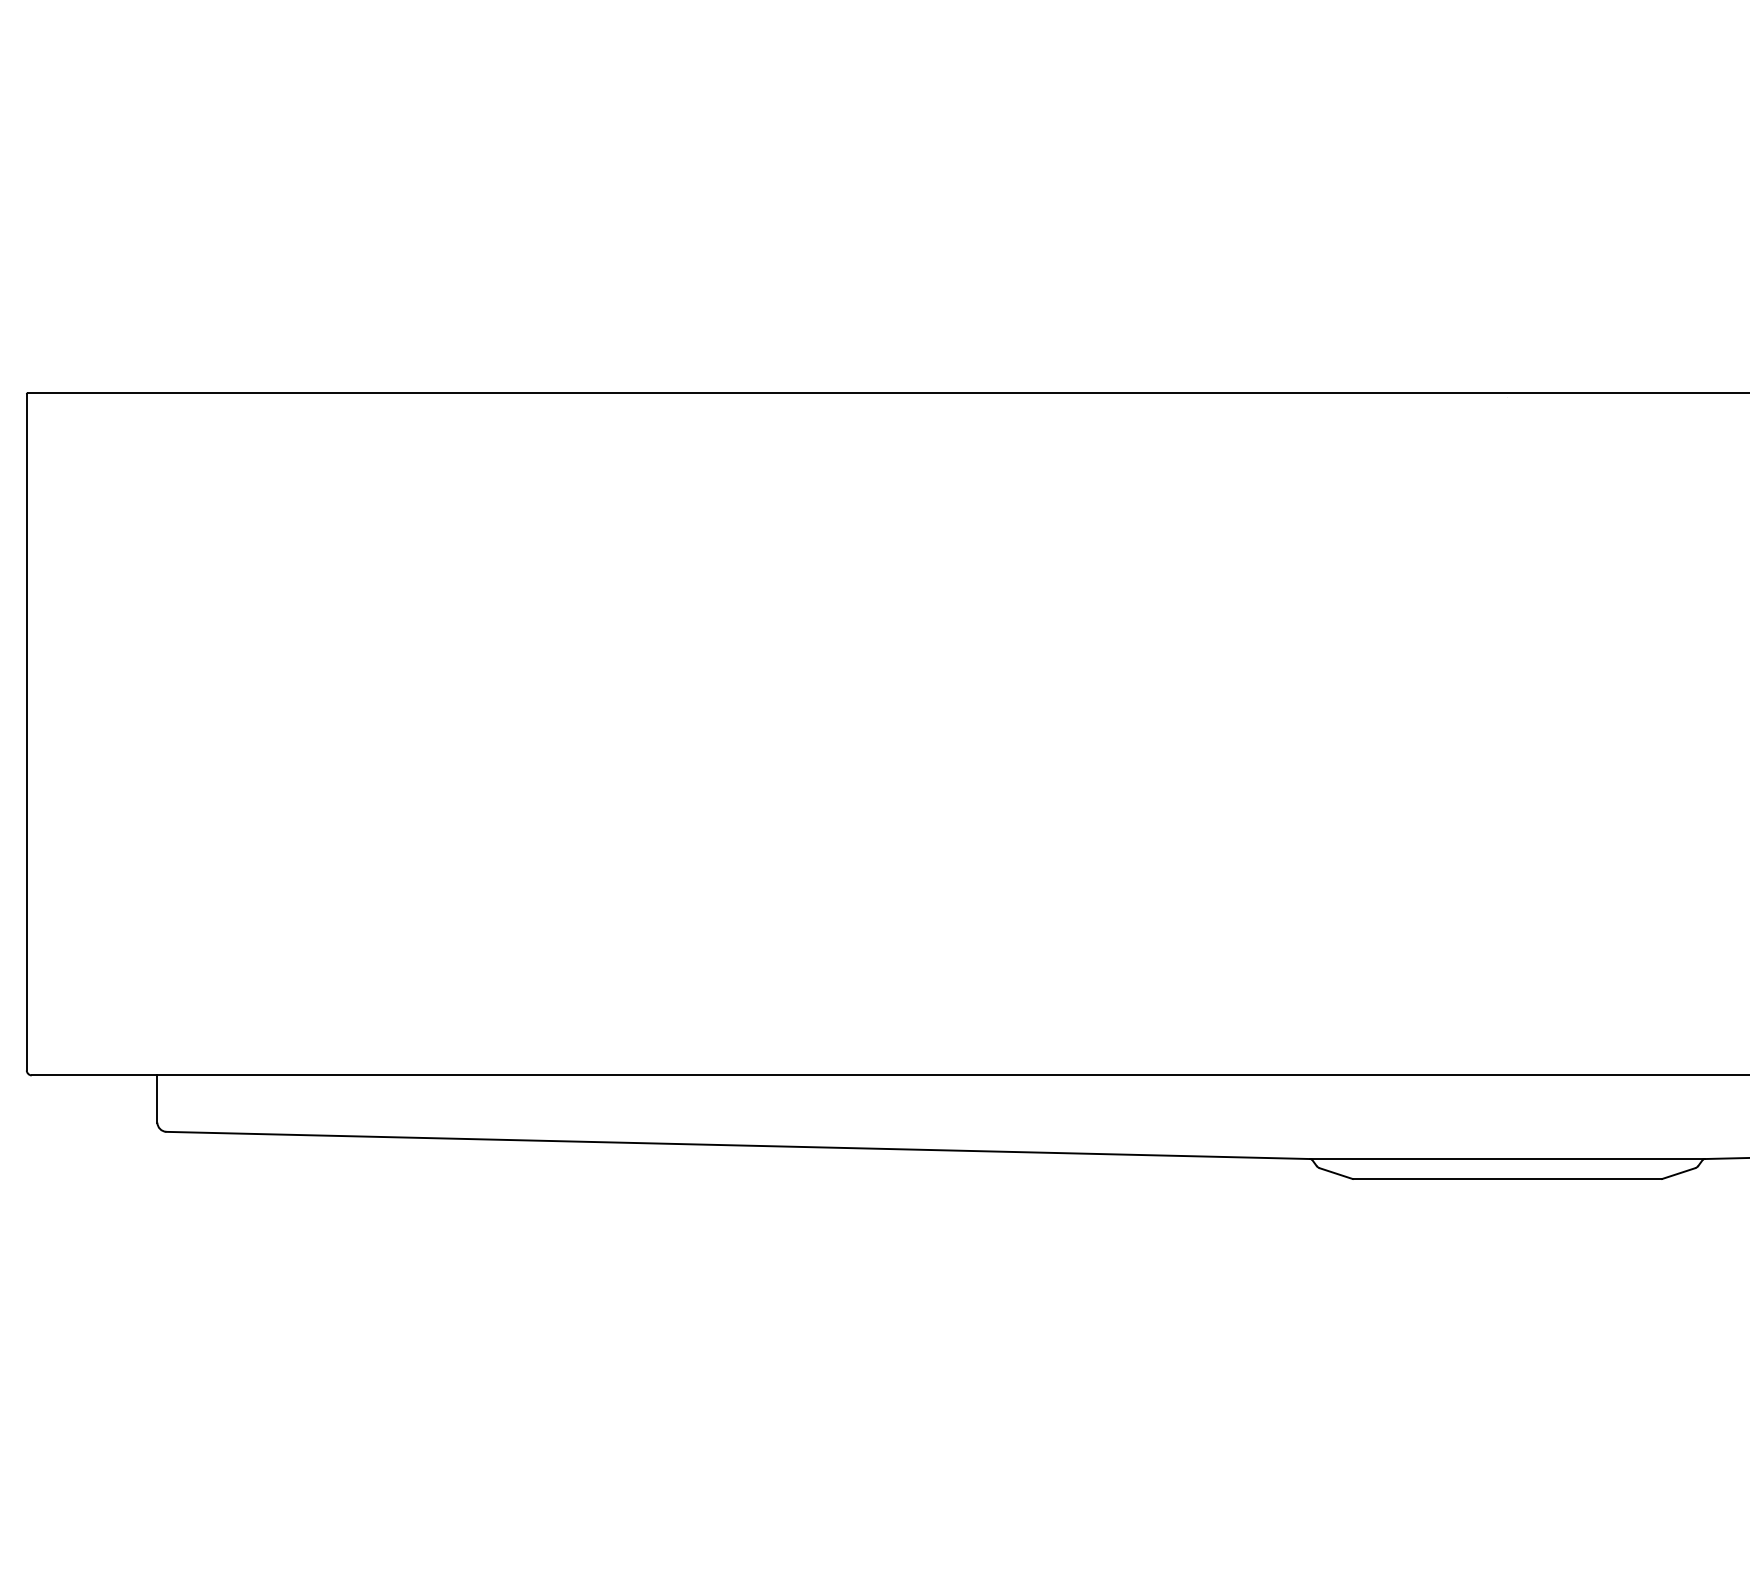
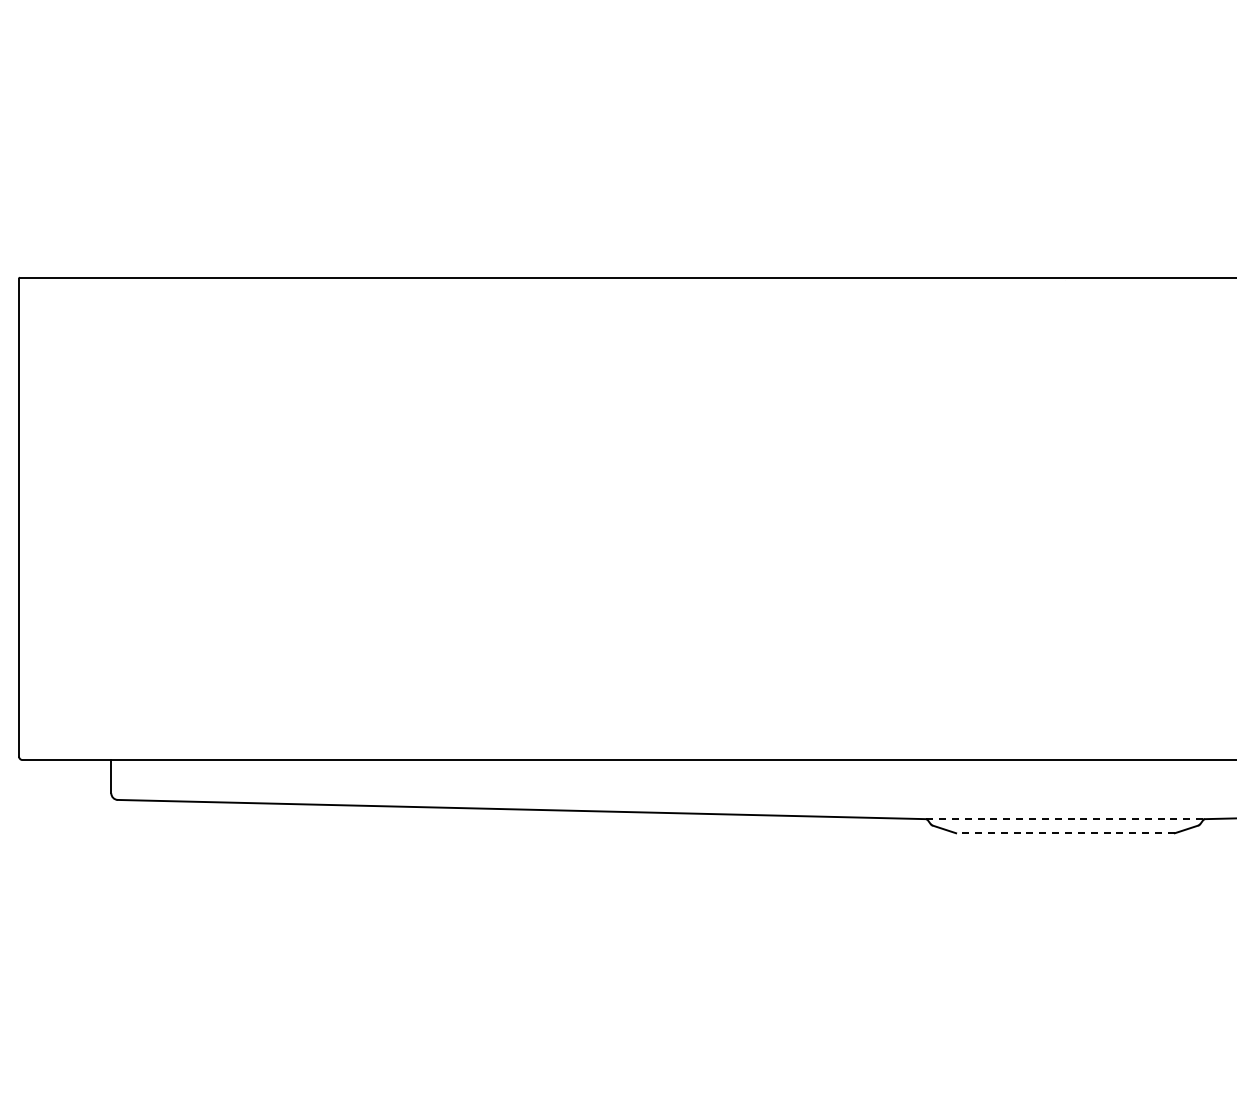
line: (1507, 1159) -> (1065, 819), solid -> dashed
line: (1506, 1179) -> (1064, 833), solid -> dashed

